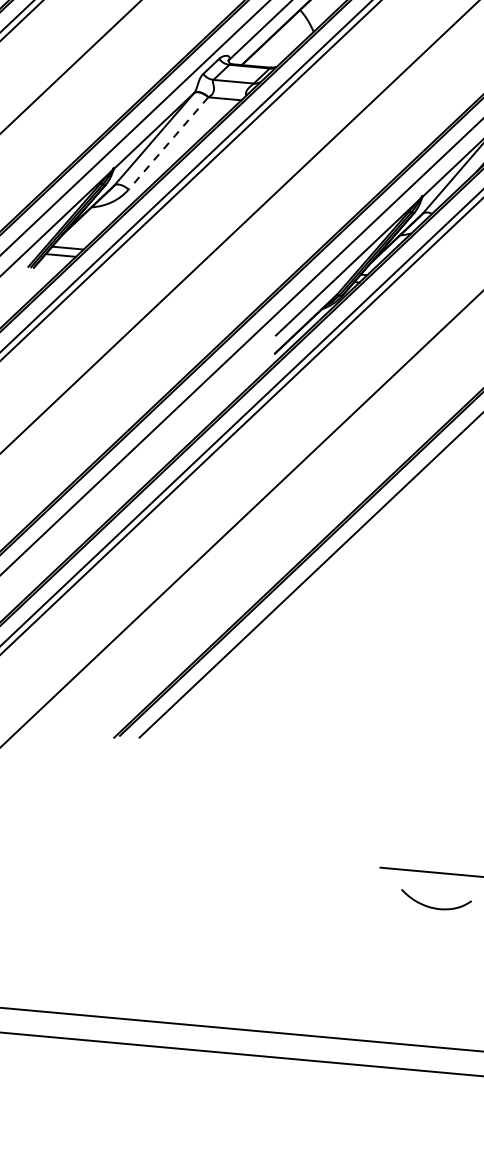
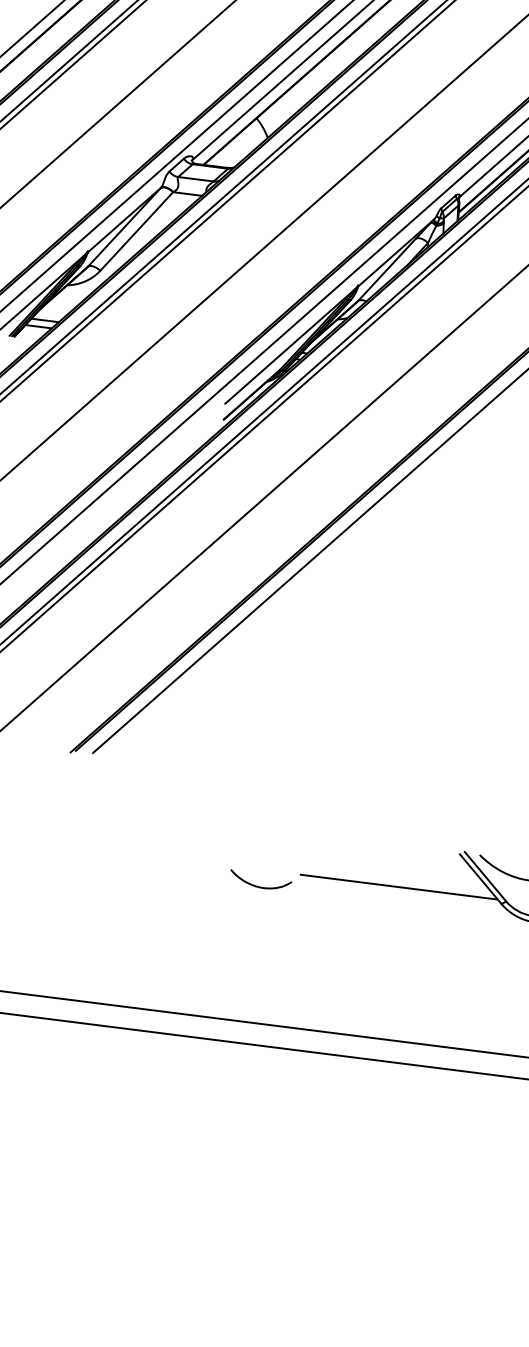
line: (168, 143) -> (136, 231), dashed -> solid
curve: (437, 907) -> (261, 886), moved

